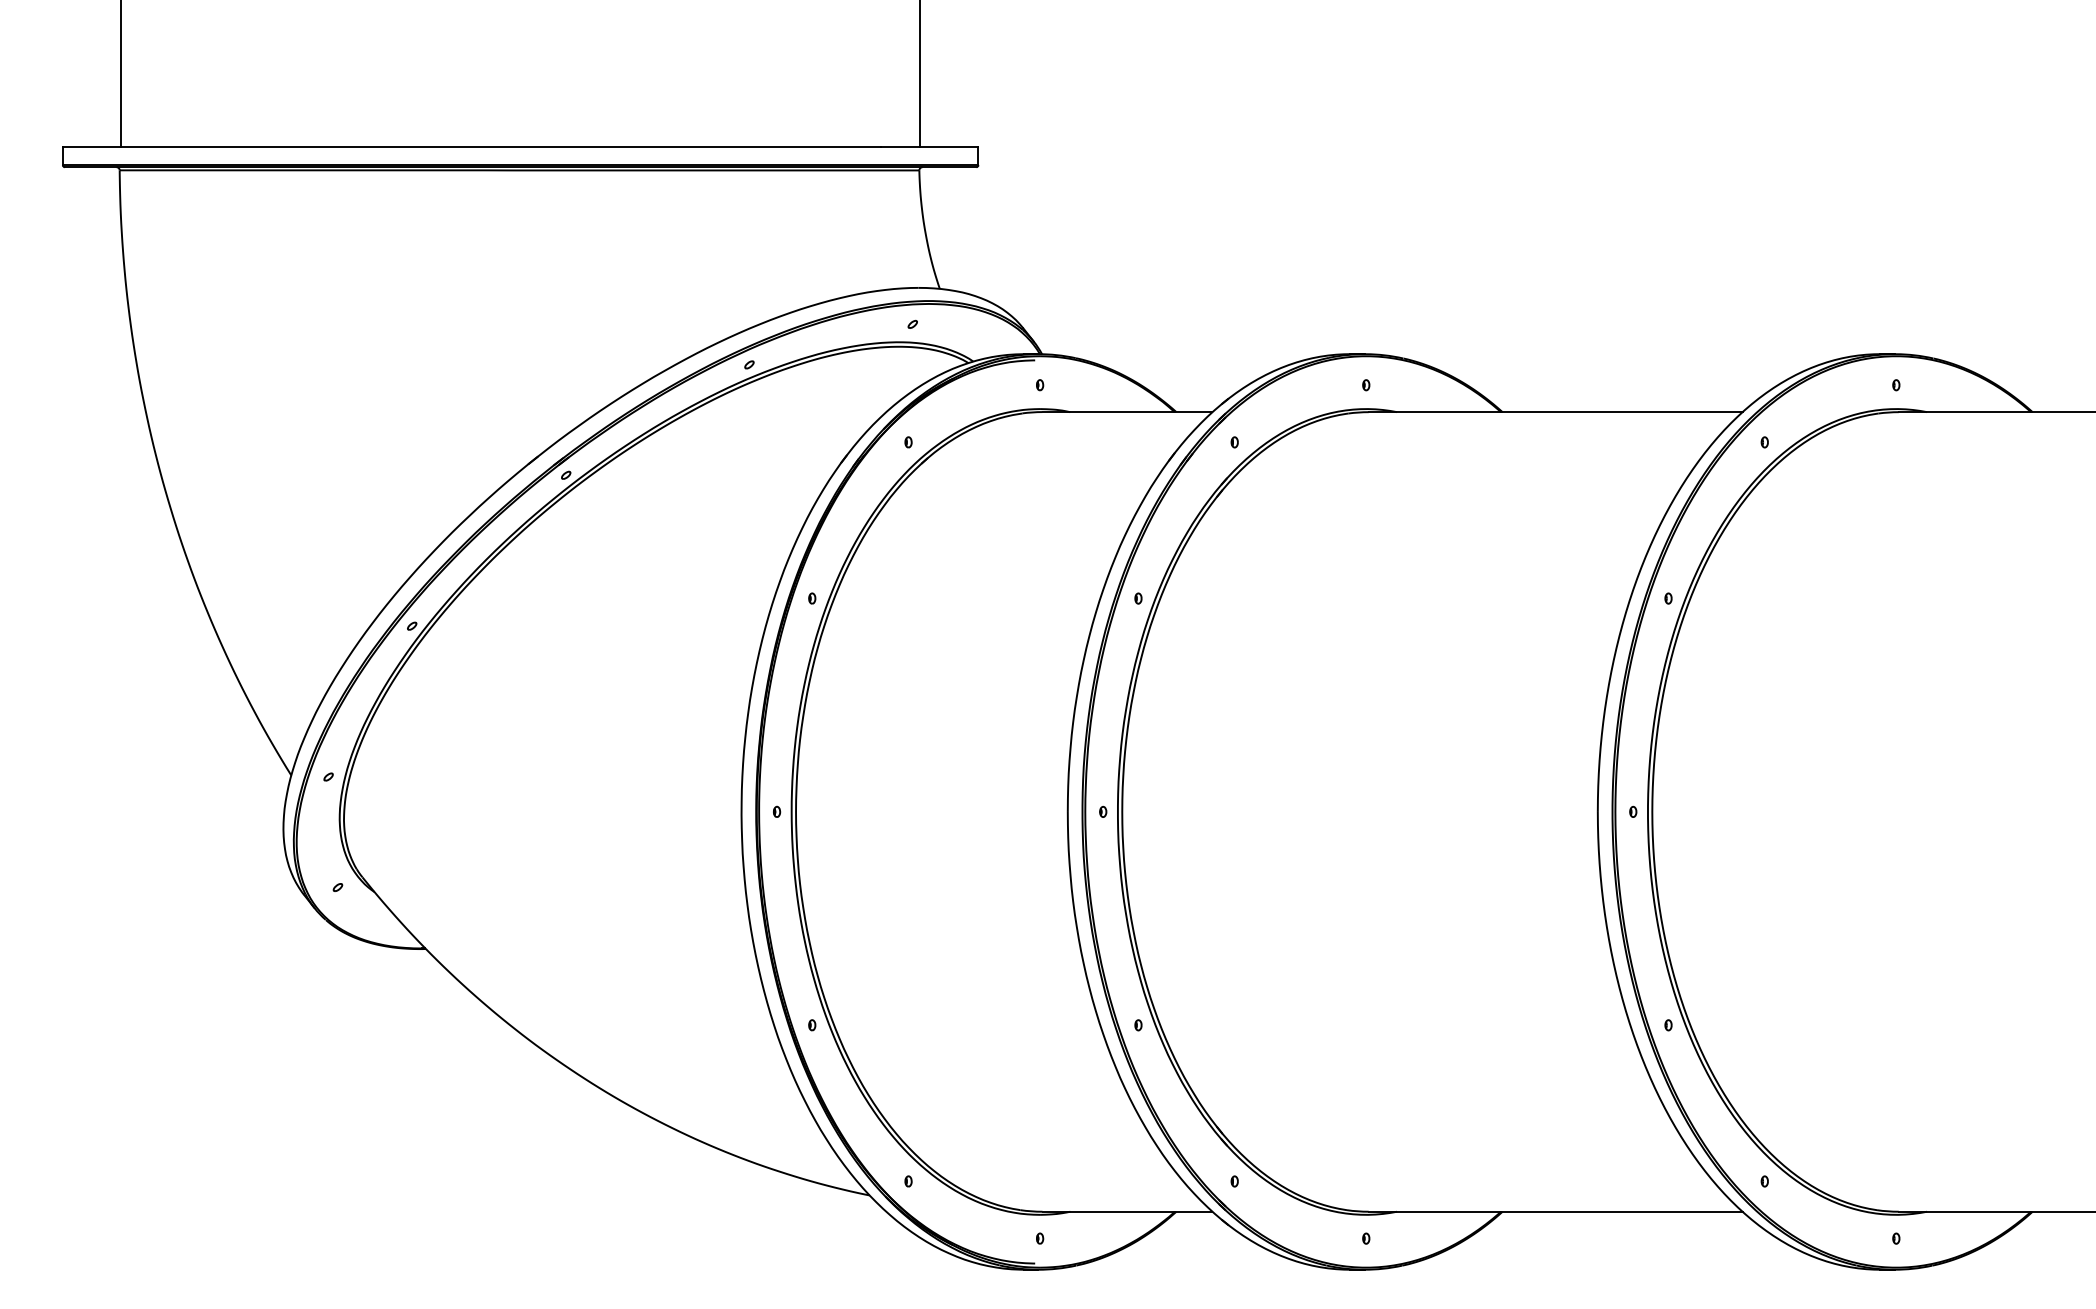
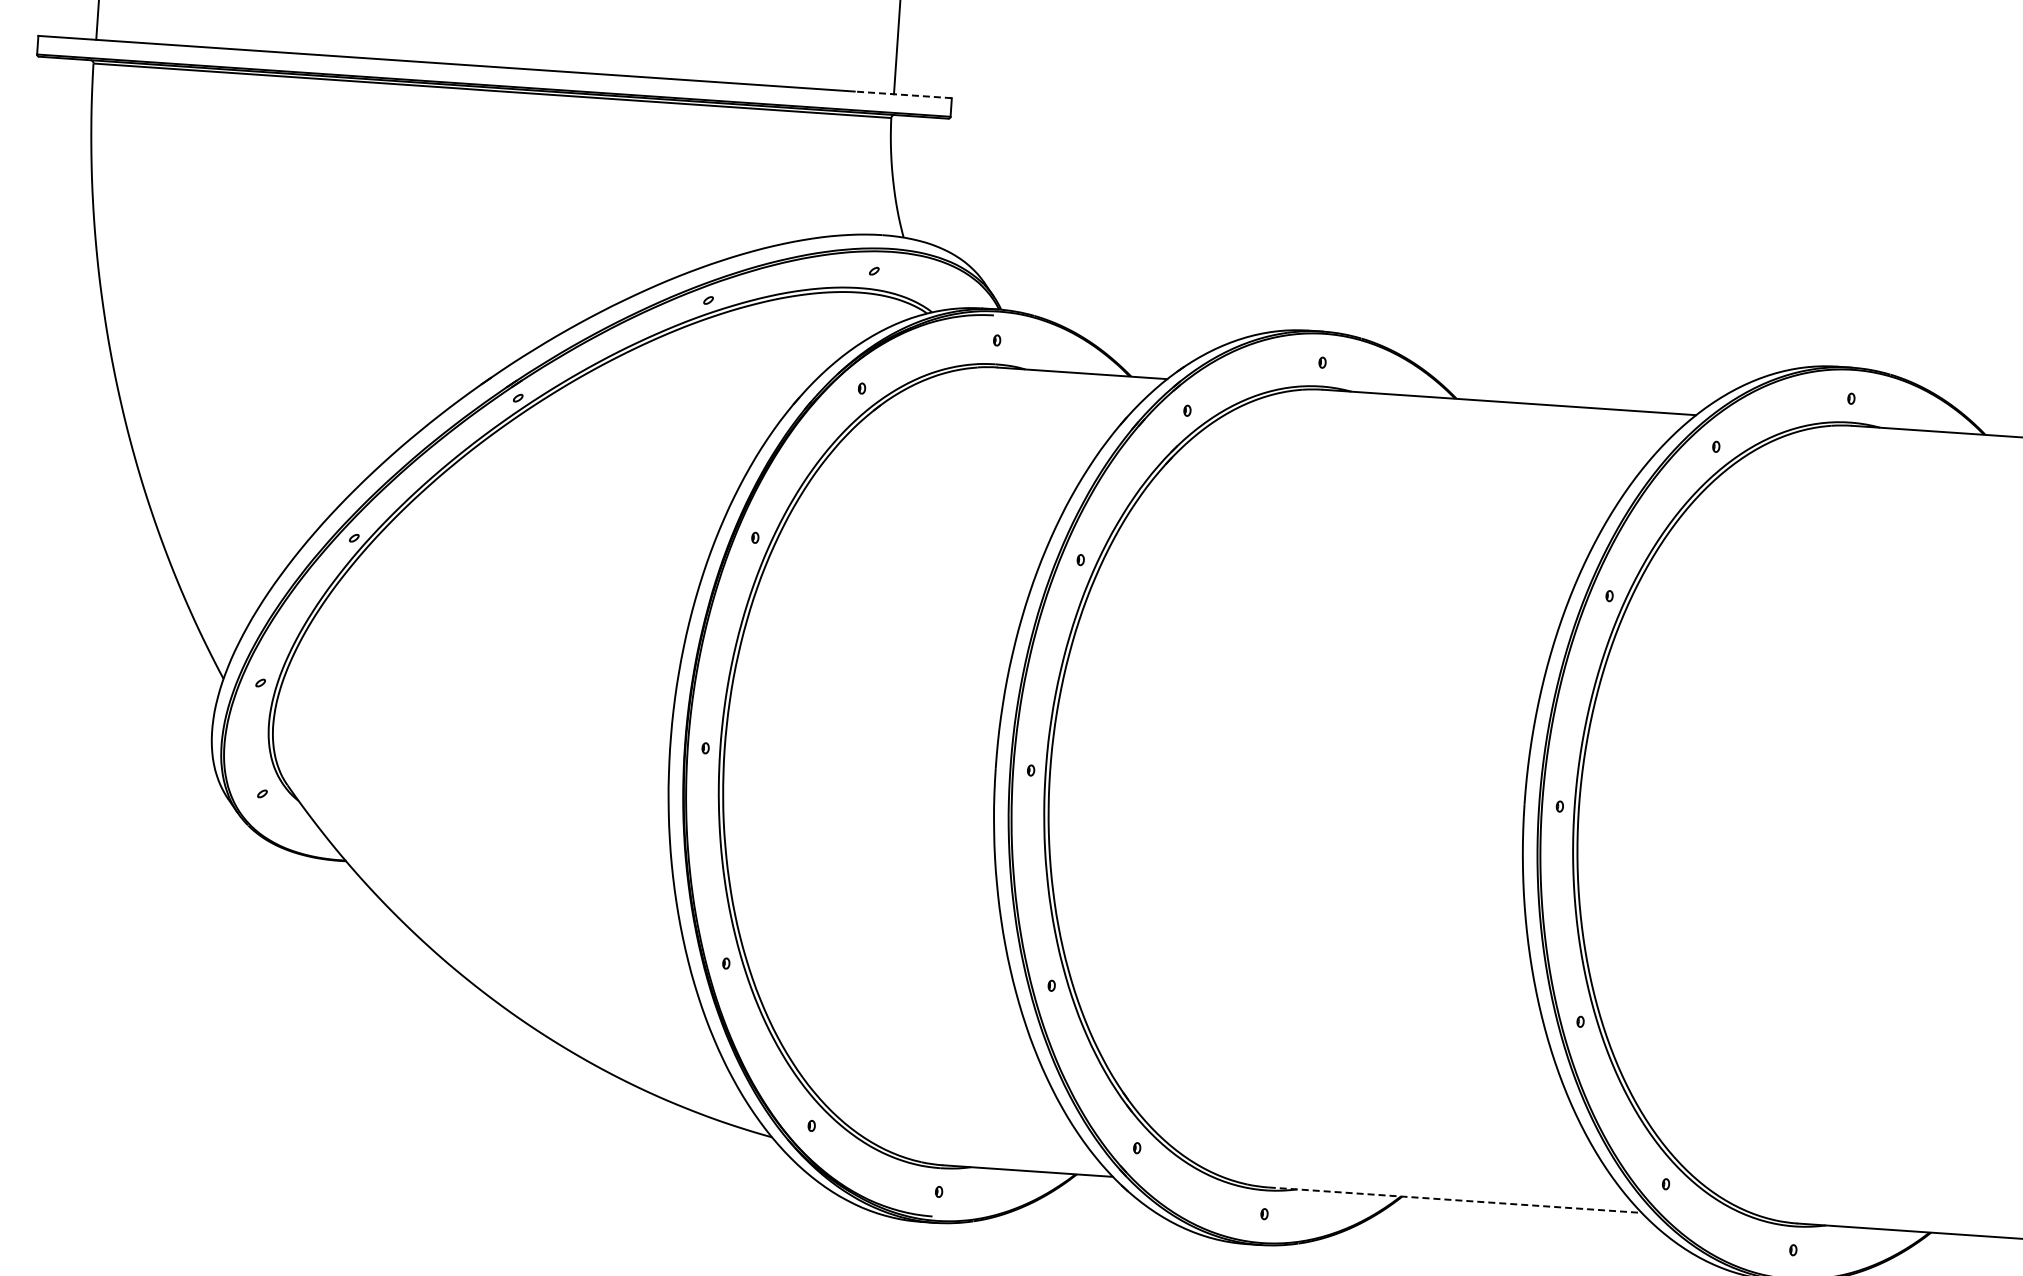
line: (929, 146) -> (903, 94), solid -> dashed
line: (1555, 1211) -> (1455, 1199), solid -> dashed

